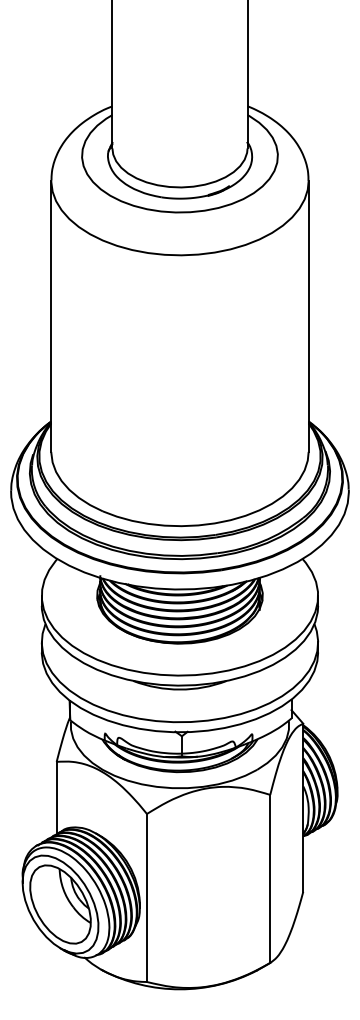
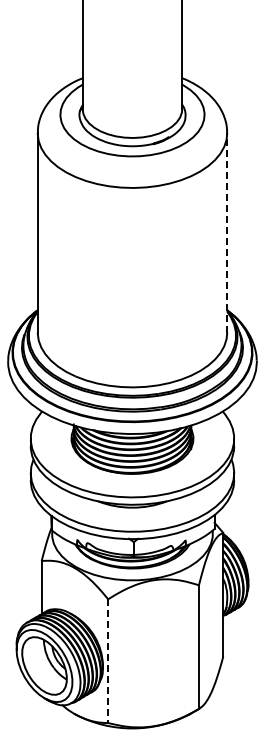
line: (309, 317) -> (227, 233), solid -> dashed
line: (147, 898) -> (108, 661), solid -> dashed

